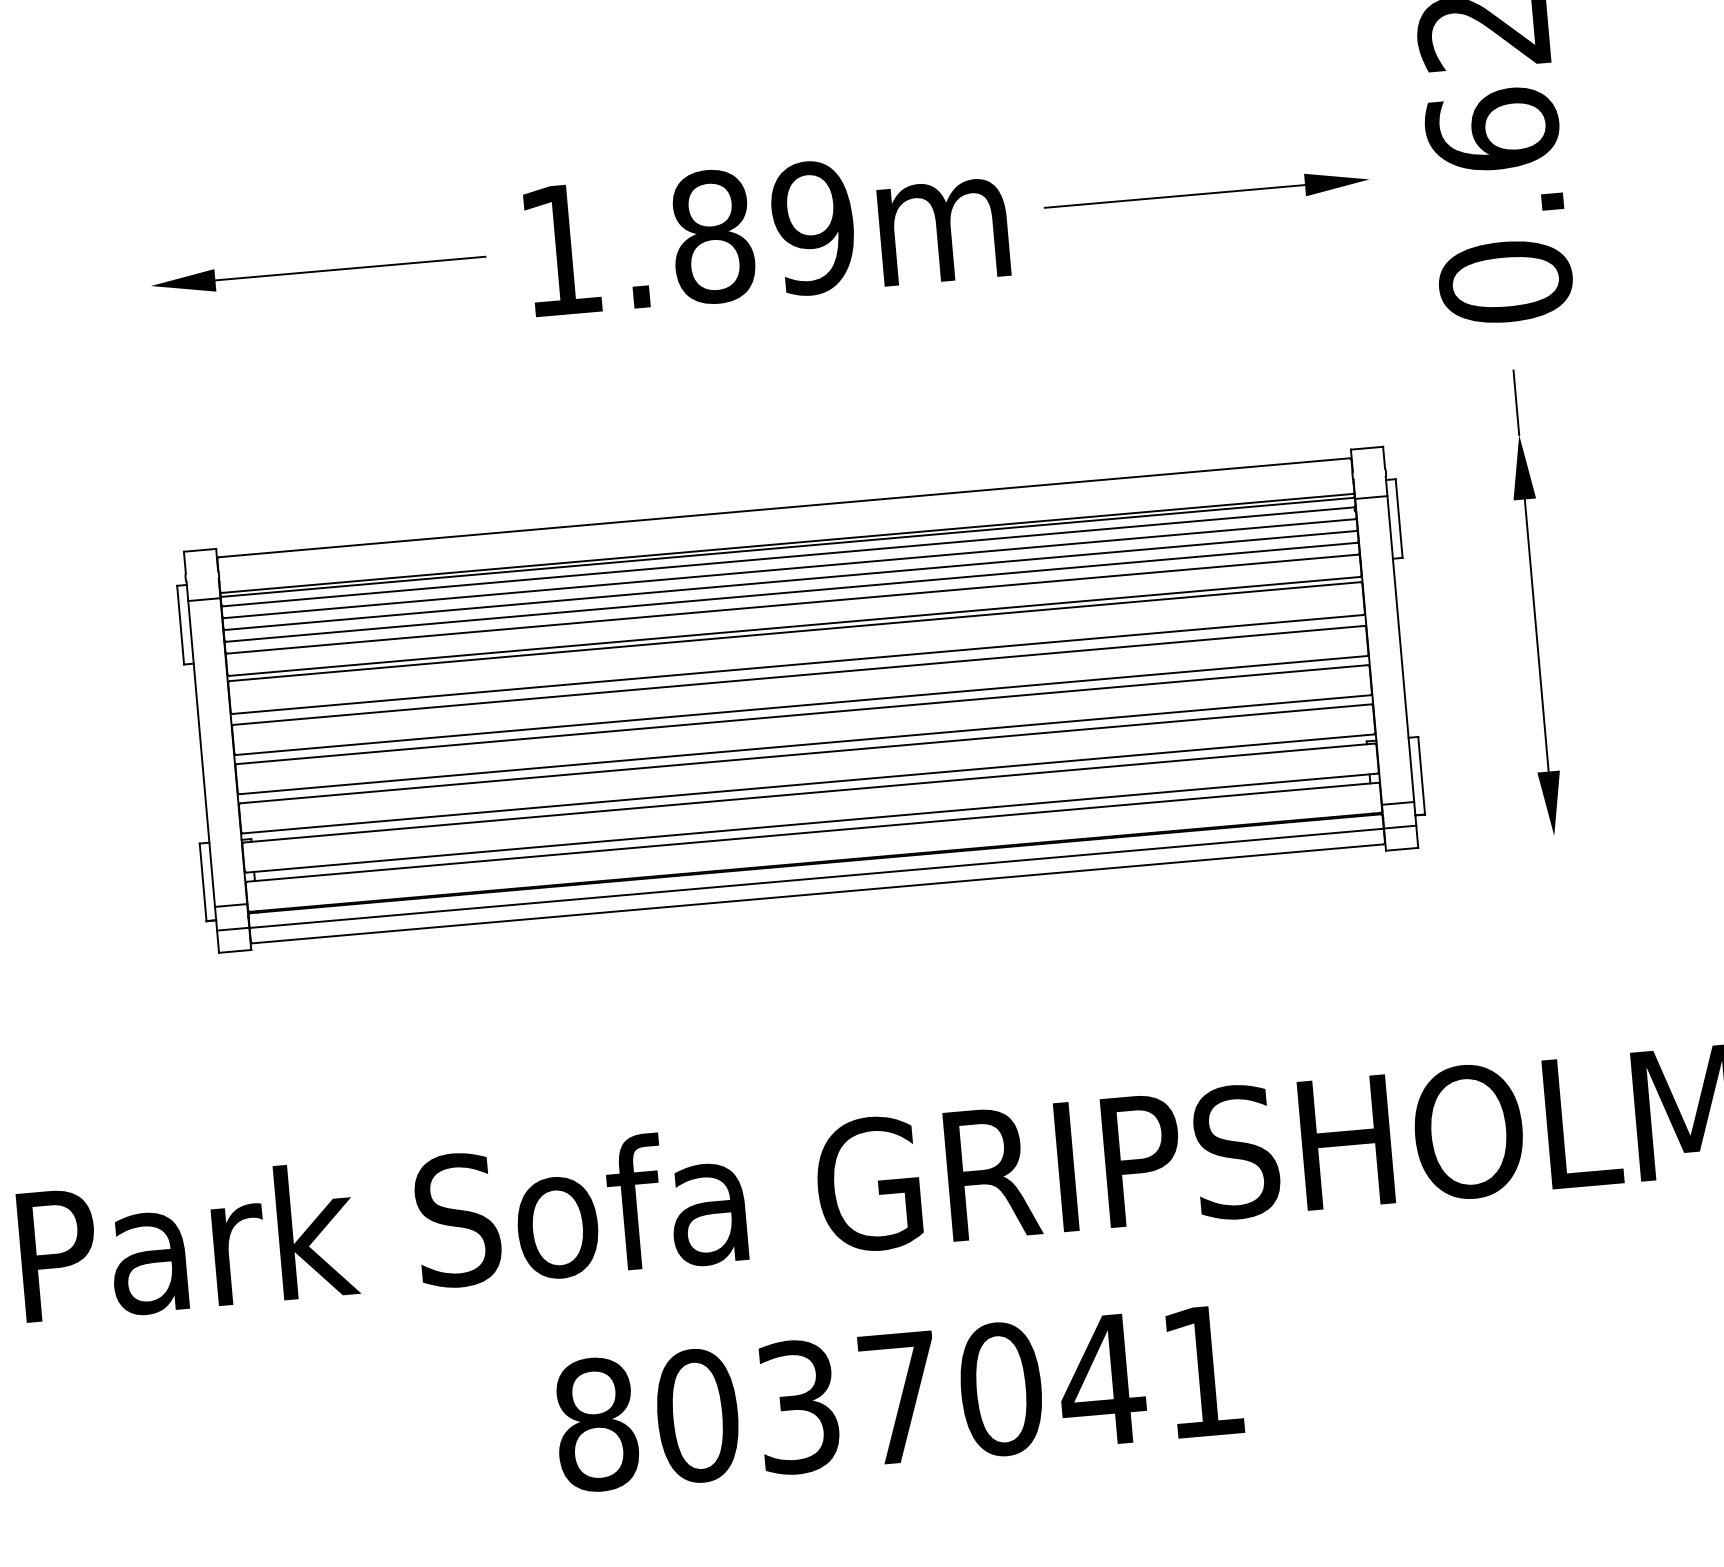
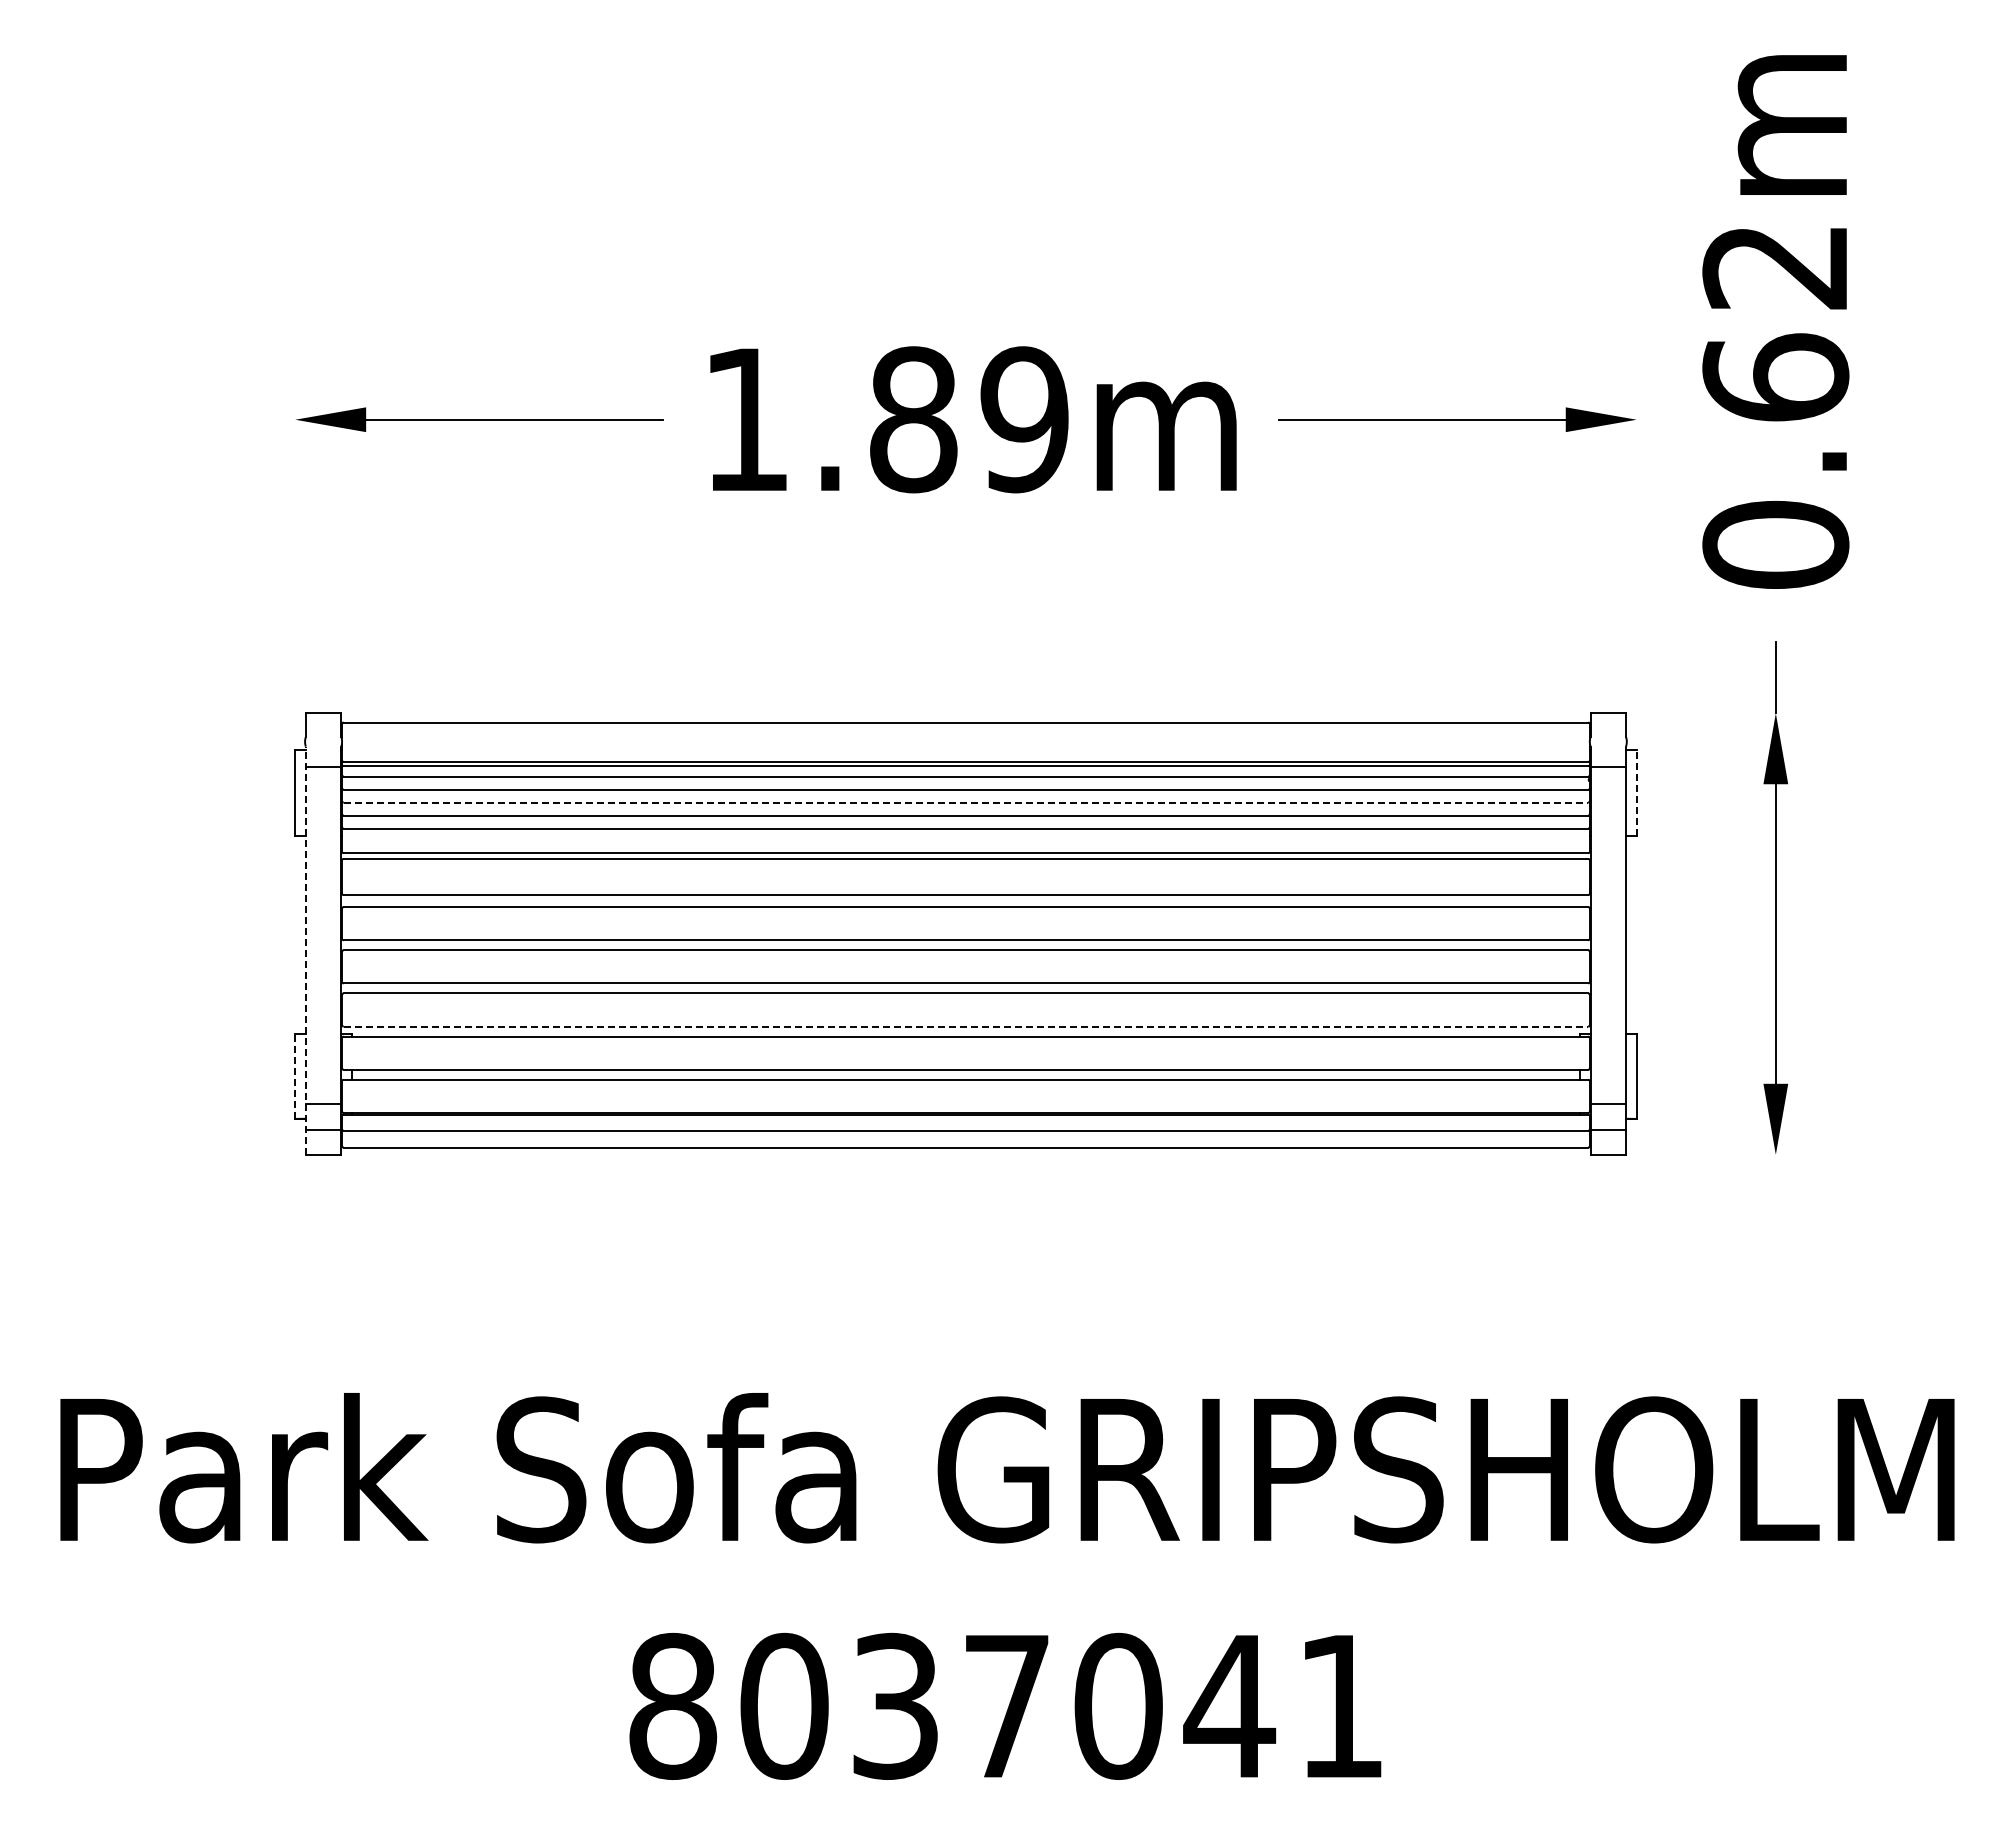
line: (1398, 518) -> (1636, 792), solid -> dashed
line: (791, 580) -> (966, 802), solid -> dashed
line: (202, 767) -> (305, 950), solid -> dashed
line: (808, 783) -> (966, 1026), solid -> dashed
line: (203, 882) -> (295, 1076), solid -> dashed

